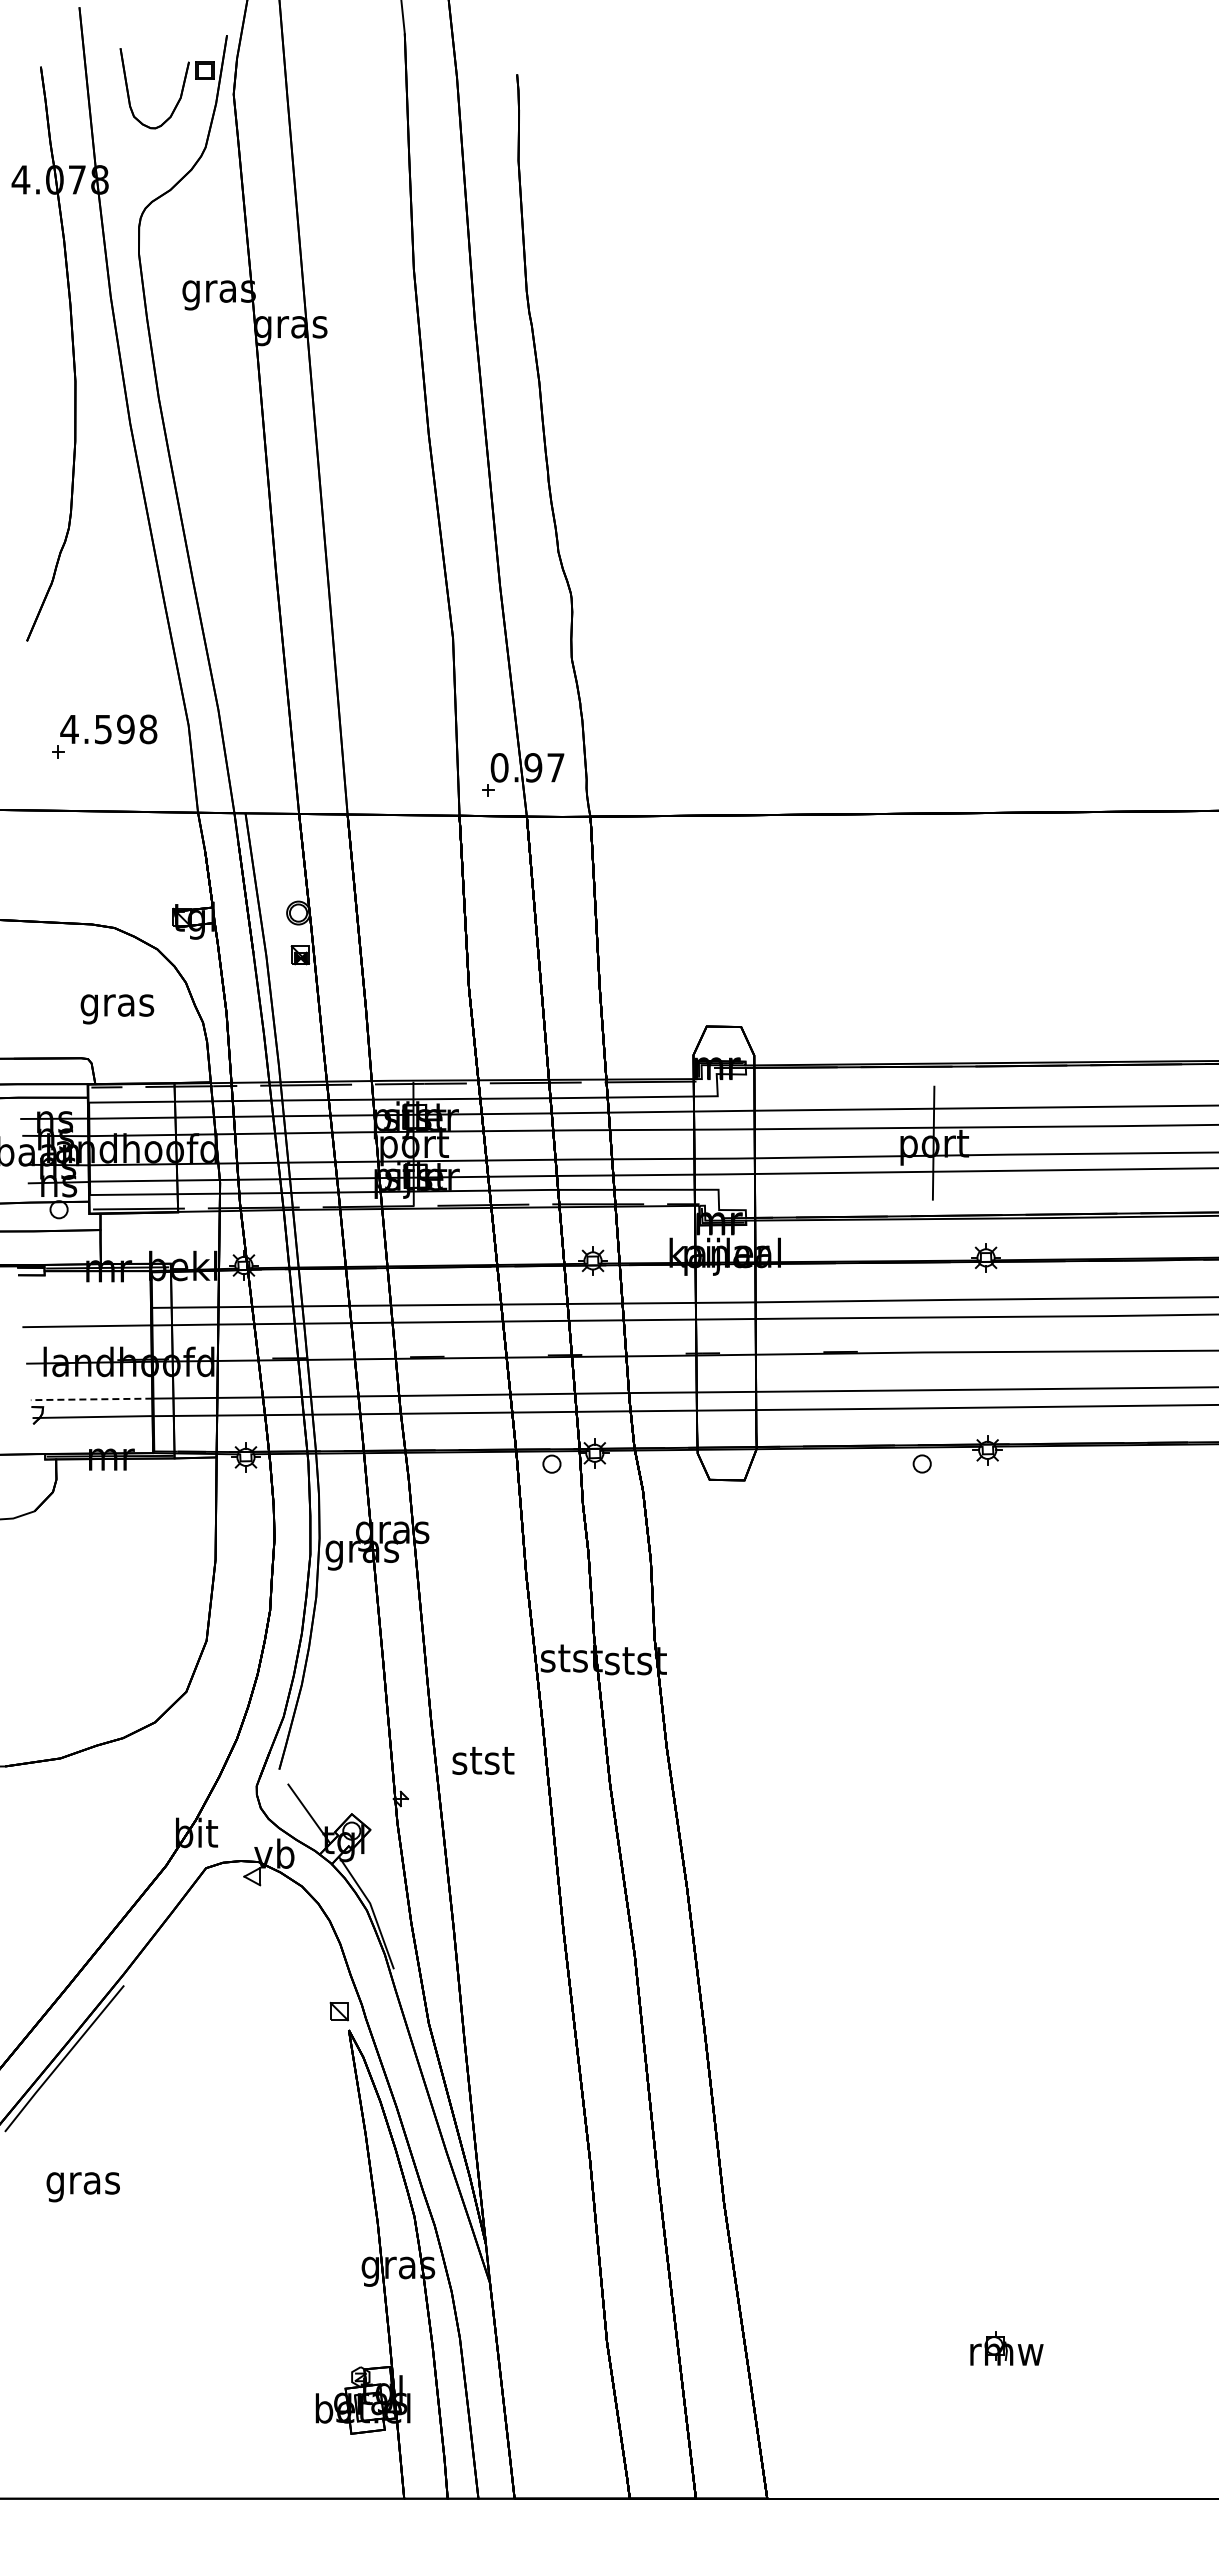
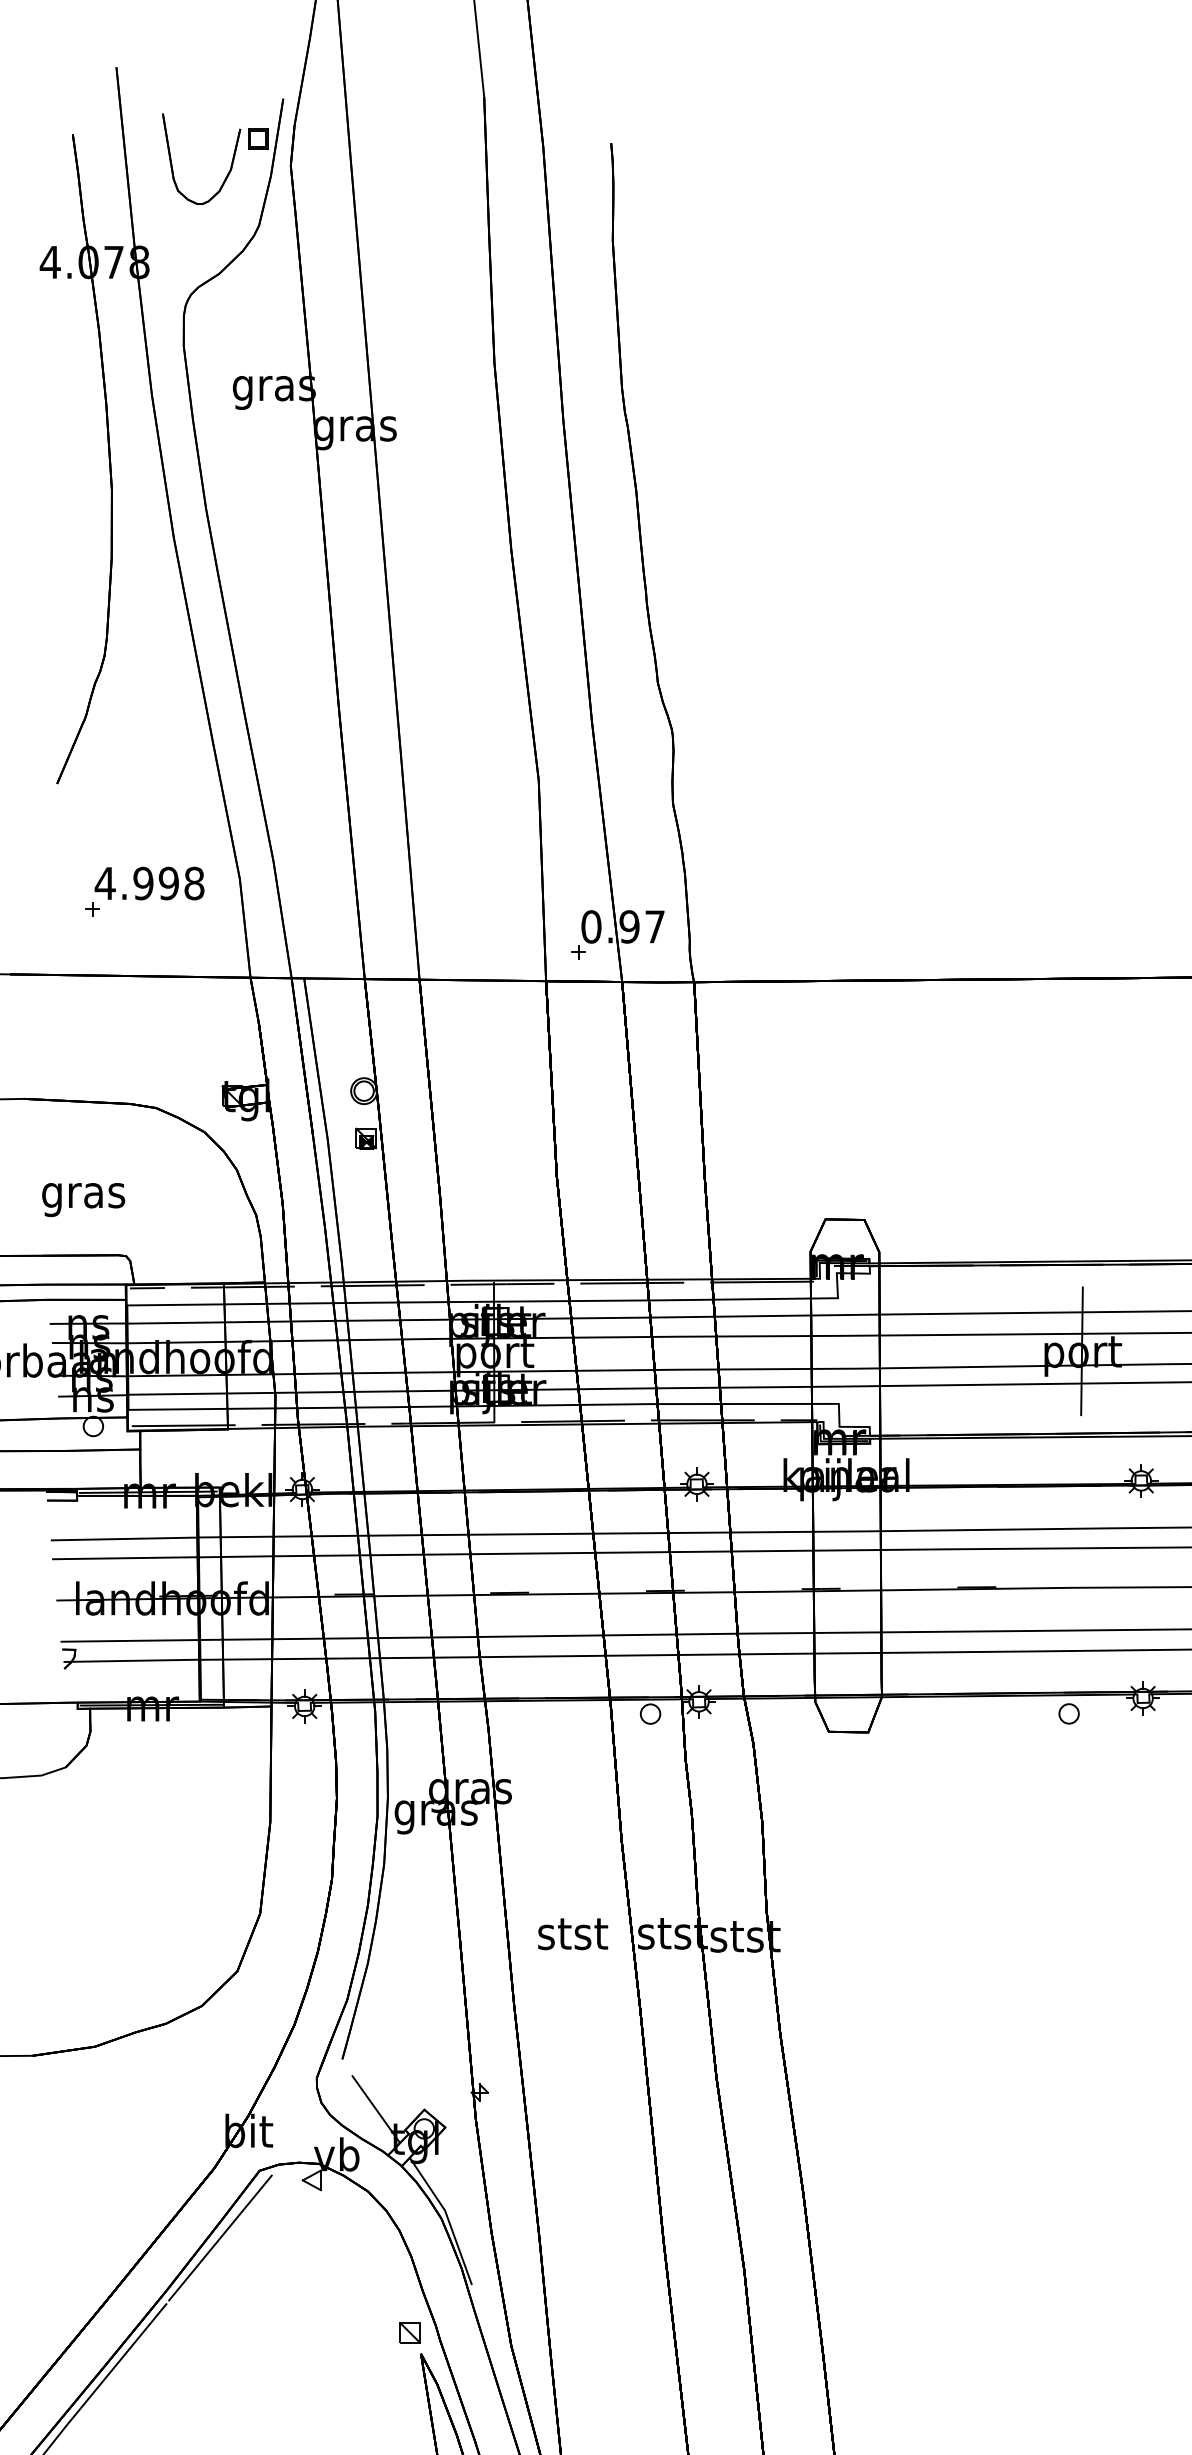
text: (103, 729) -> (143, 883), 4.598 -> 4.998
text: (117, 1009) -> (83, 1200), moved
line: (86, 1309) -> (124, 1539), added
line: (91, 1399) -> (130, 1641), dashed -> solid
text: (483, 1760) -> (573, 1933), moved
line: (171, 1927) -> (220, 2237), added

